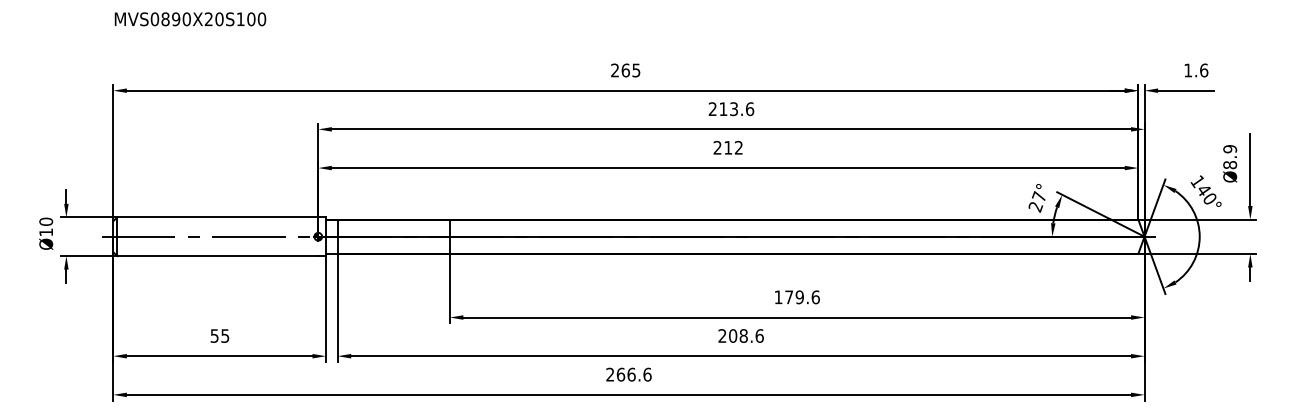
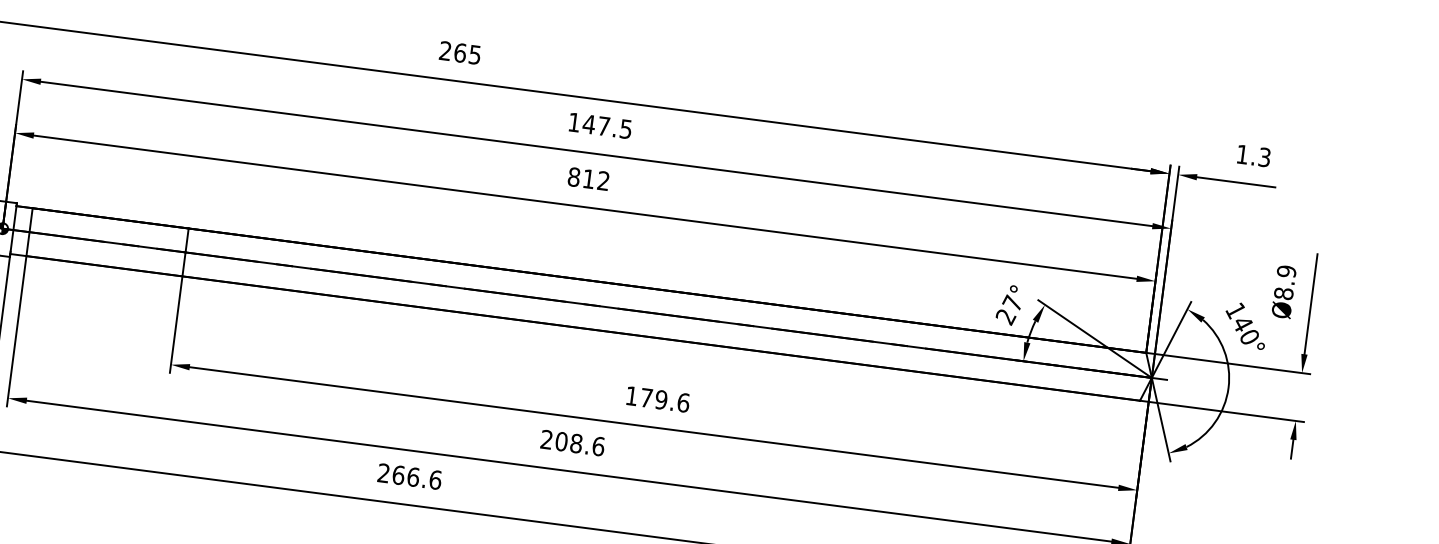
text: (1204, 70) -> (1265, 157), 1.6 -> 1.3
text: (731, 109) -> (600, 126), 213.6 -> 147.5
text: (717, 147) -> (573, 176), 212 -> 812

